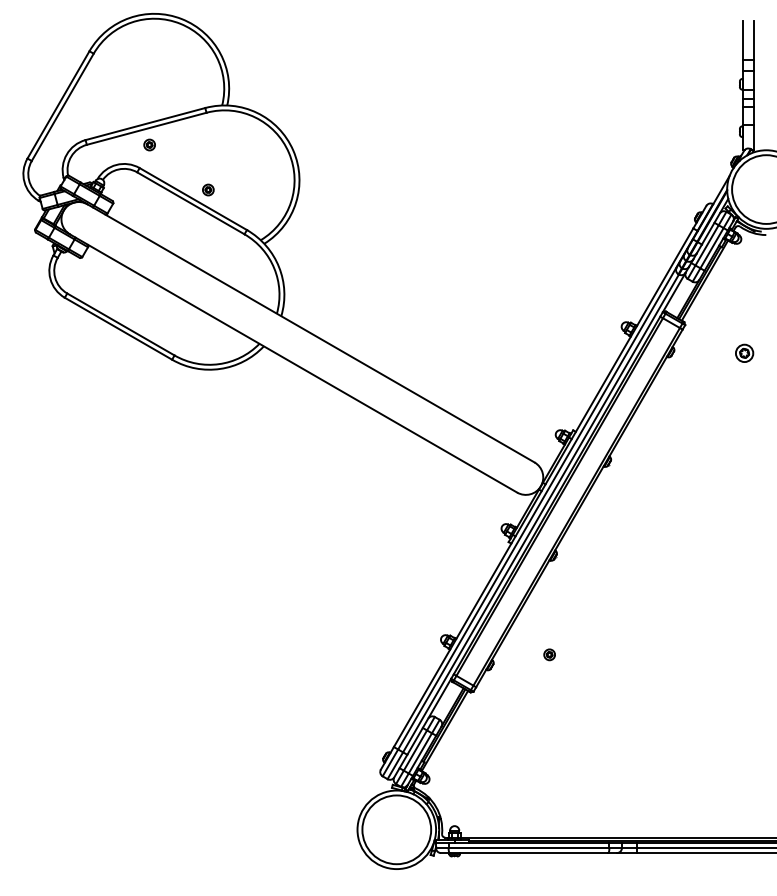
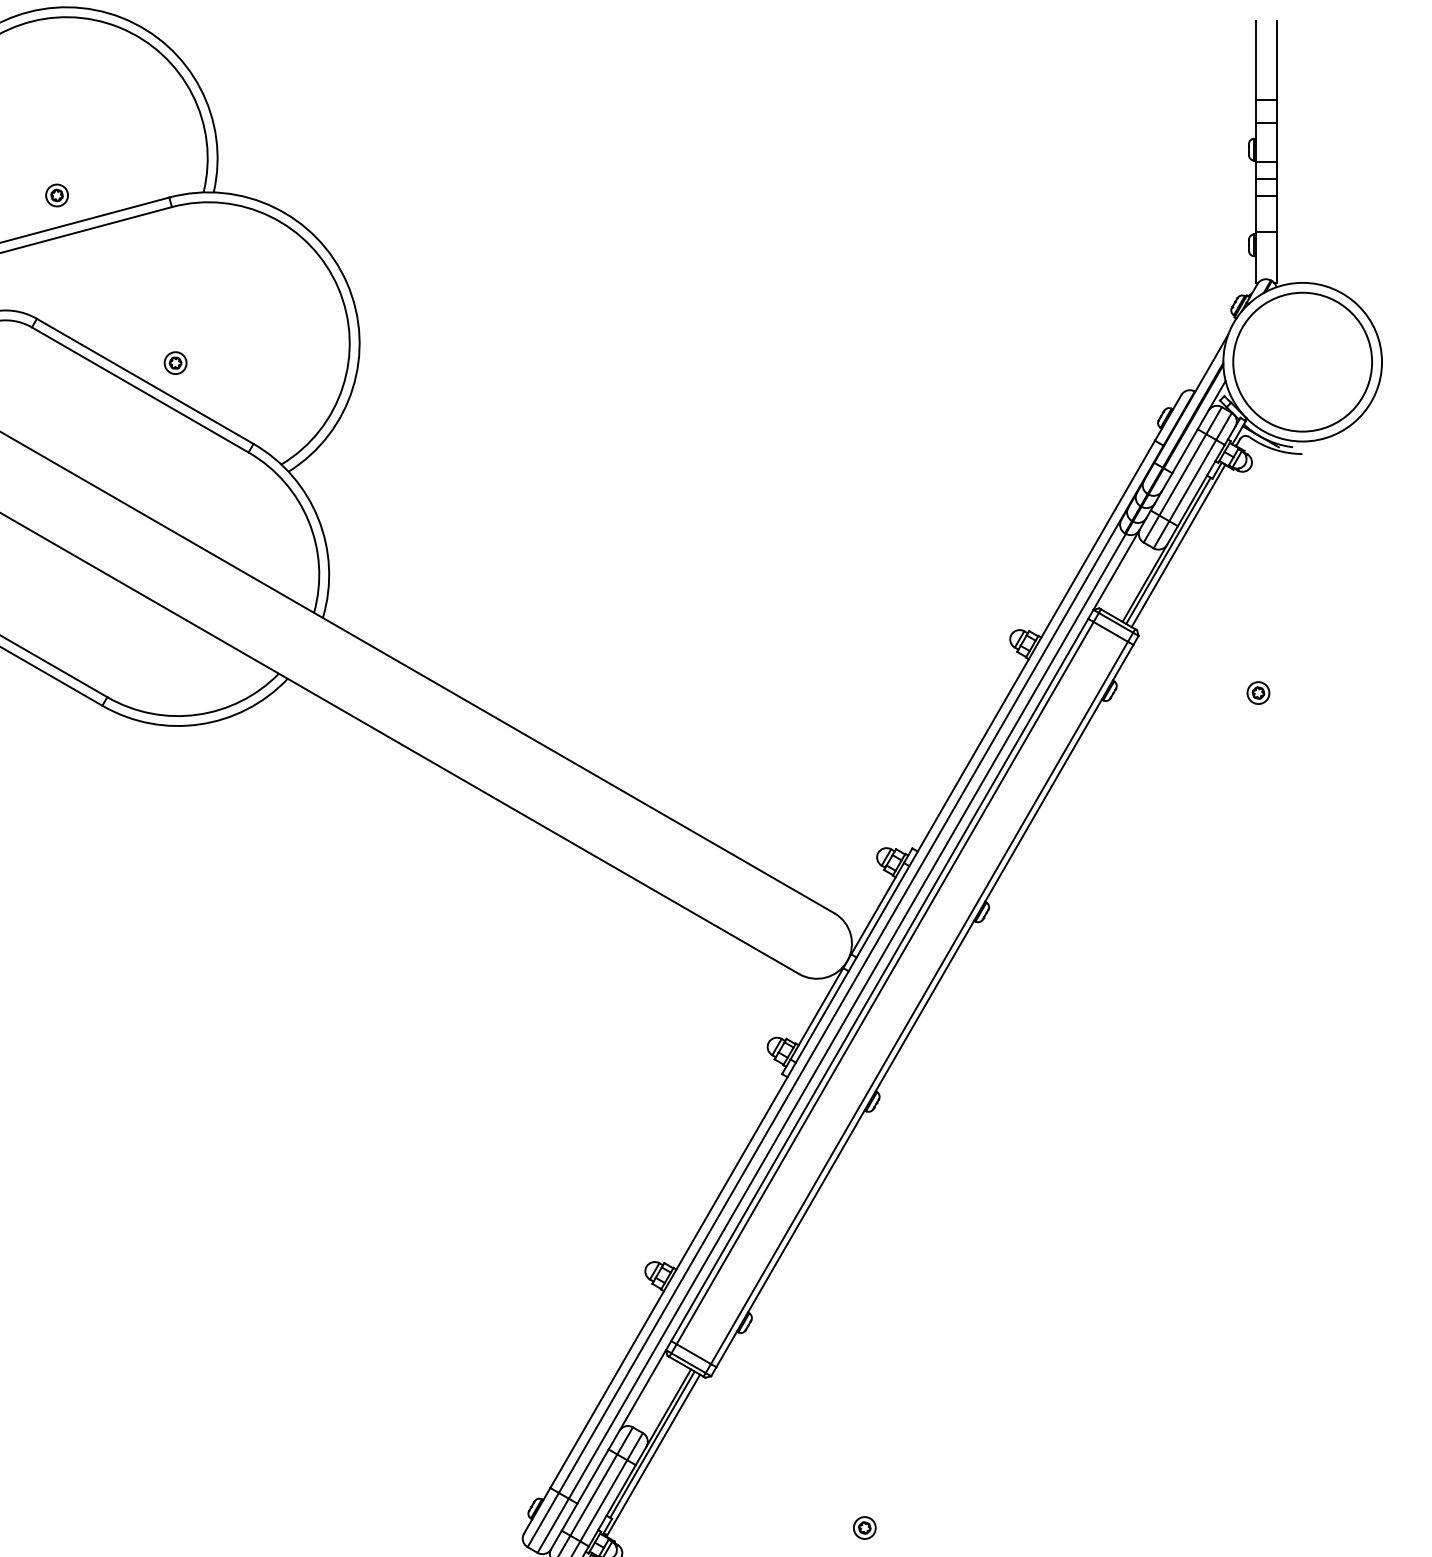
part: (149, 144) -> (56, 194), moved
part: (744, 353) -> (1258, 693), size x0.62
part: (549, 654) -> (864, 1527), moved

